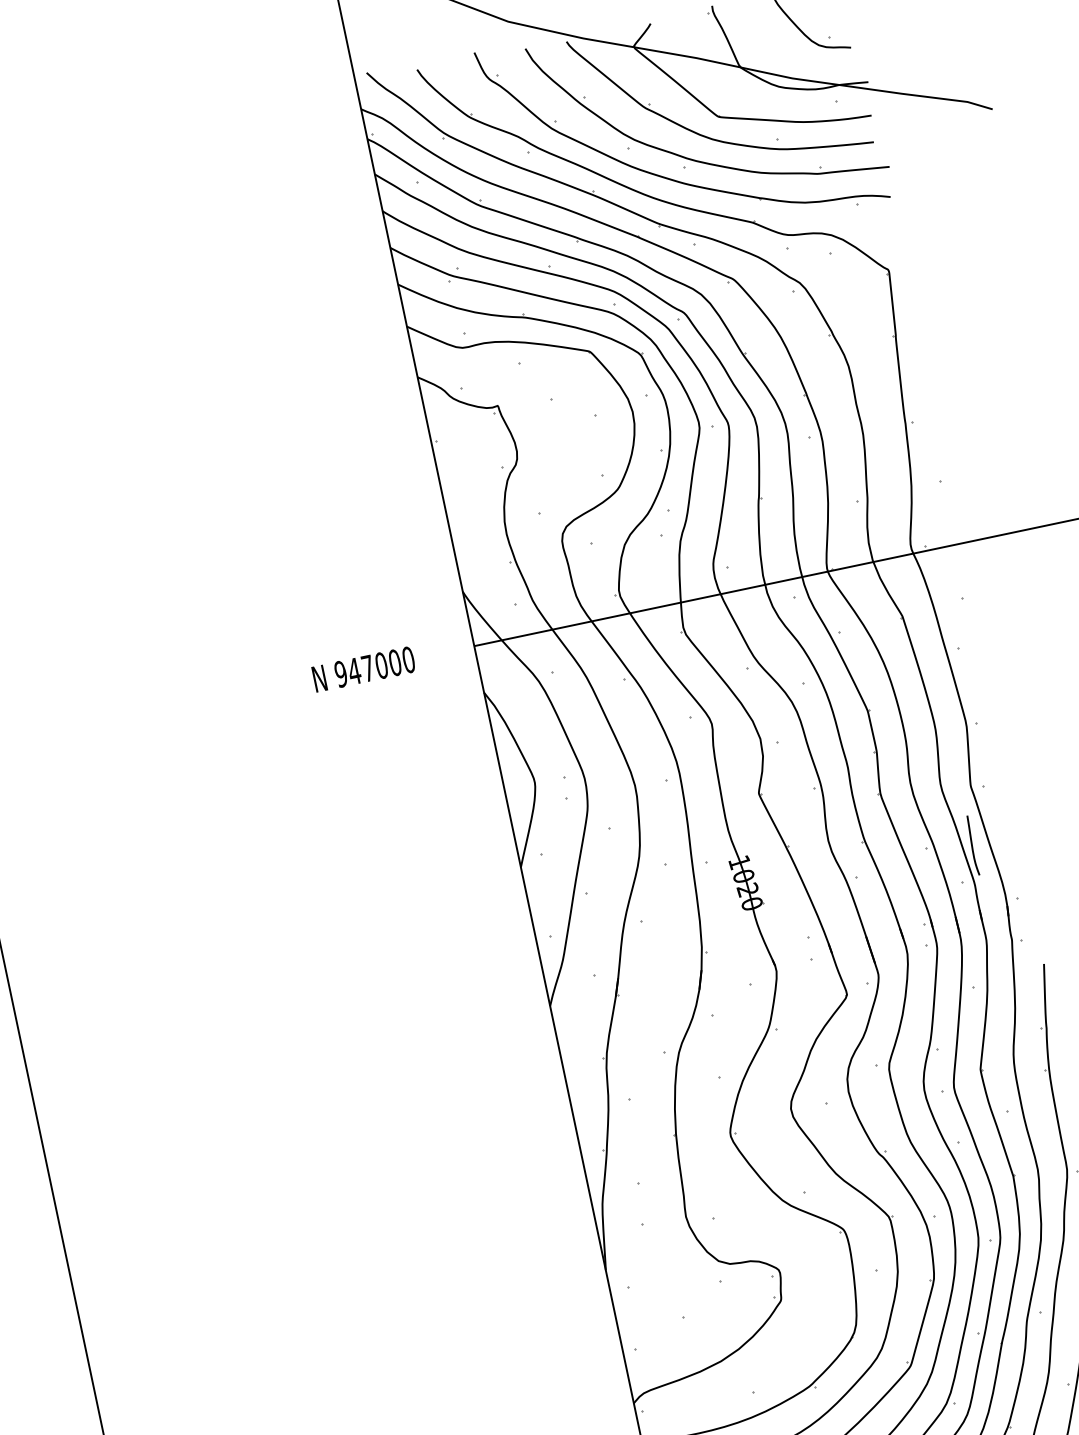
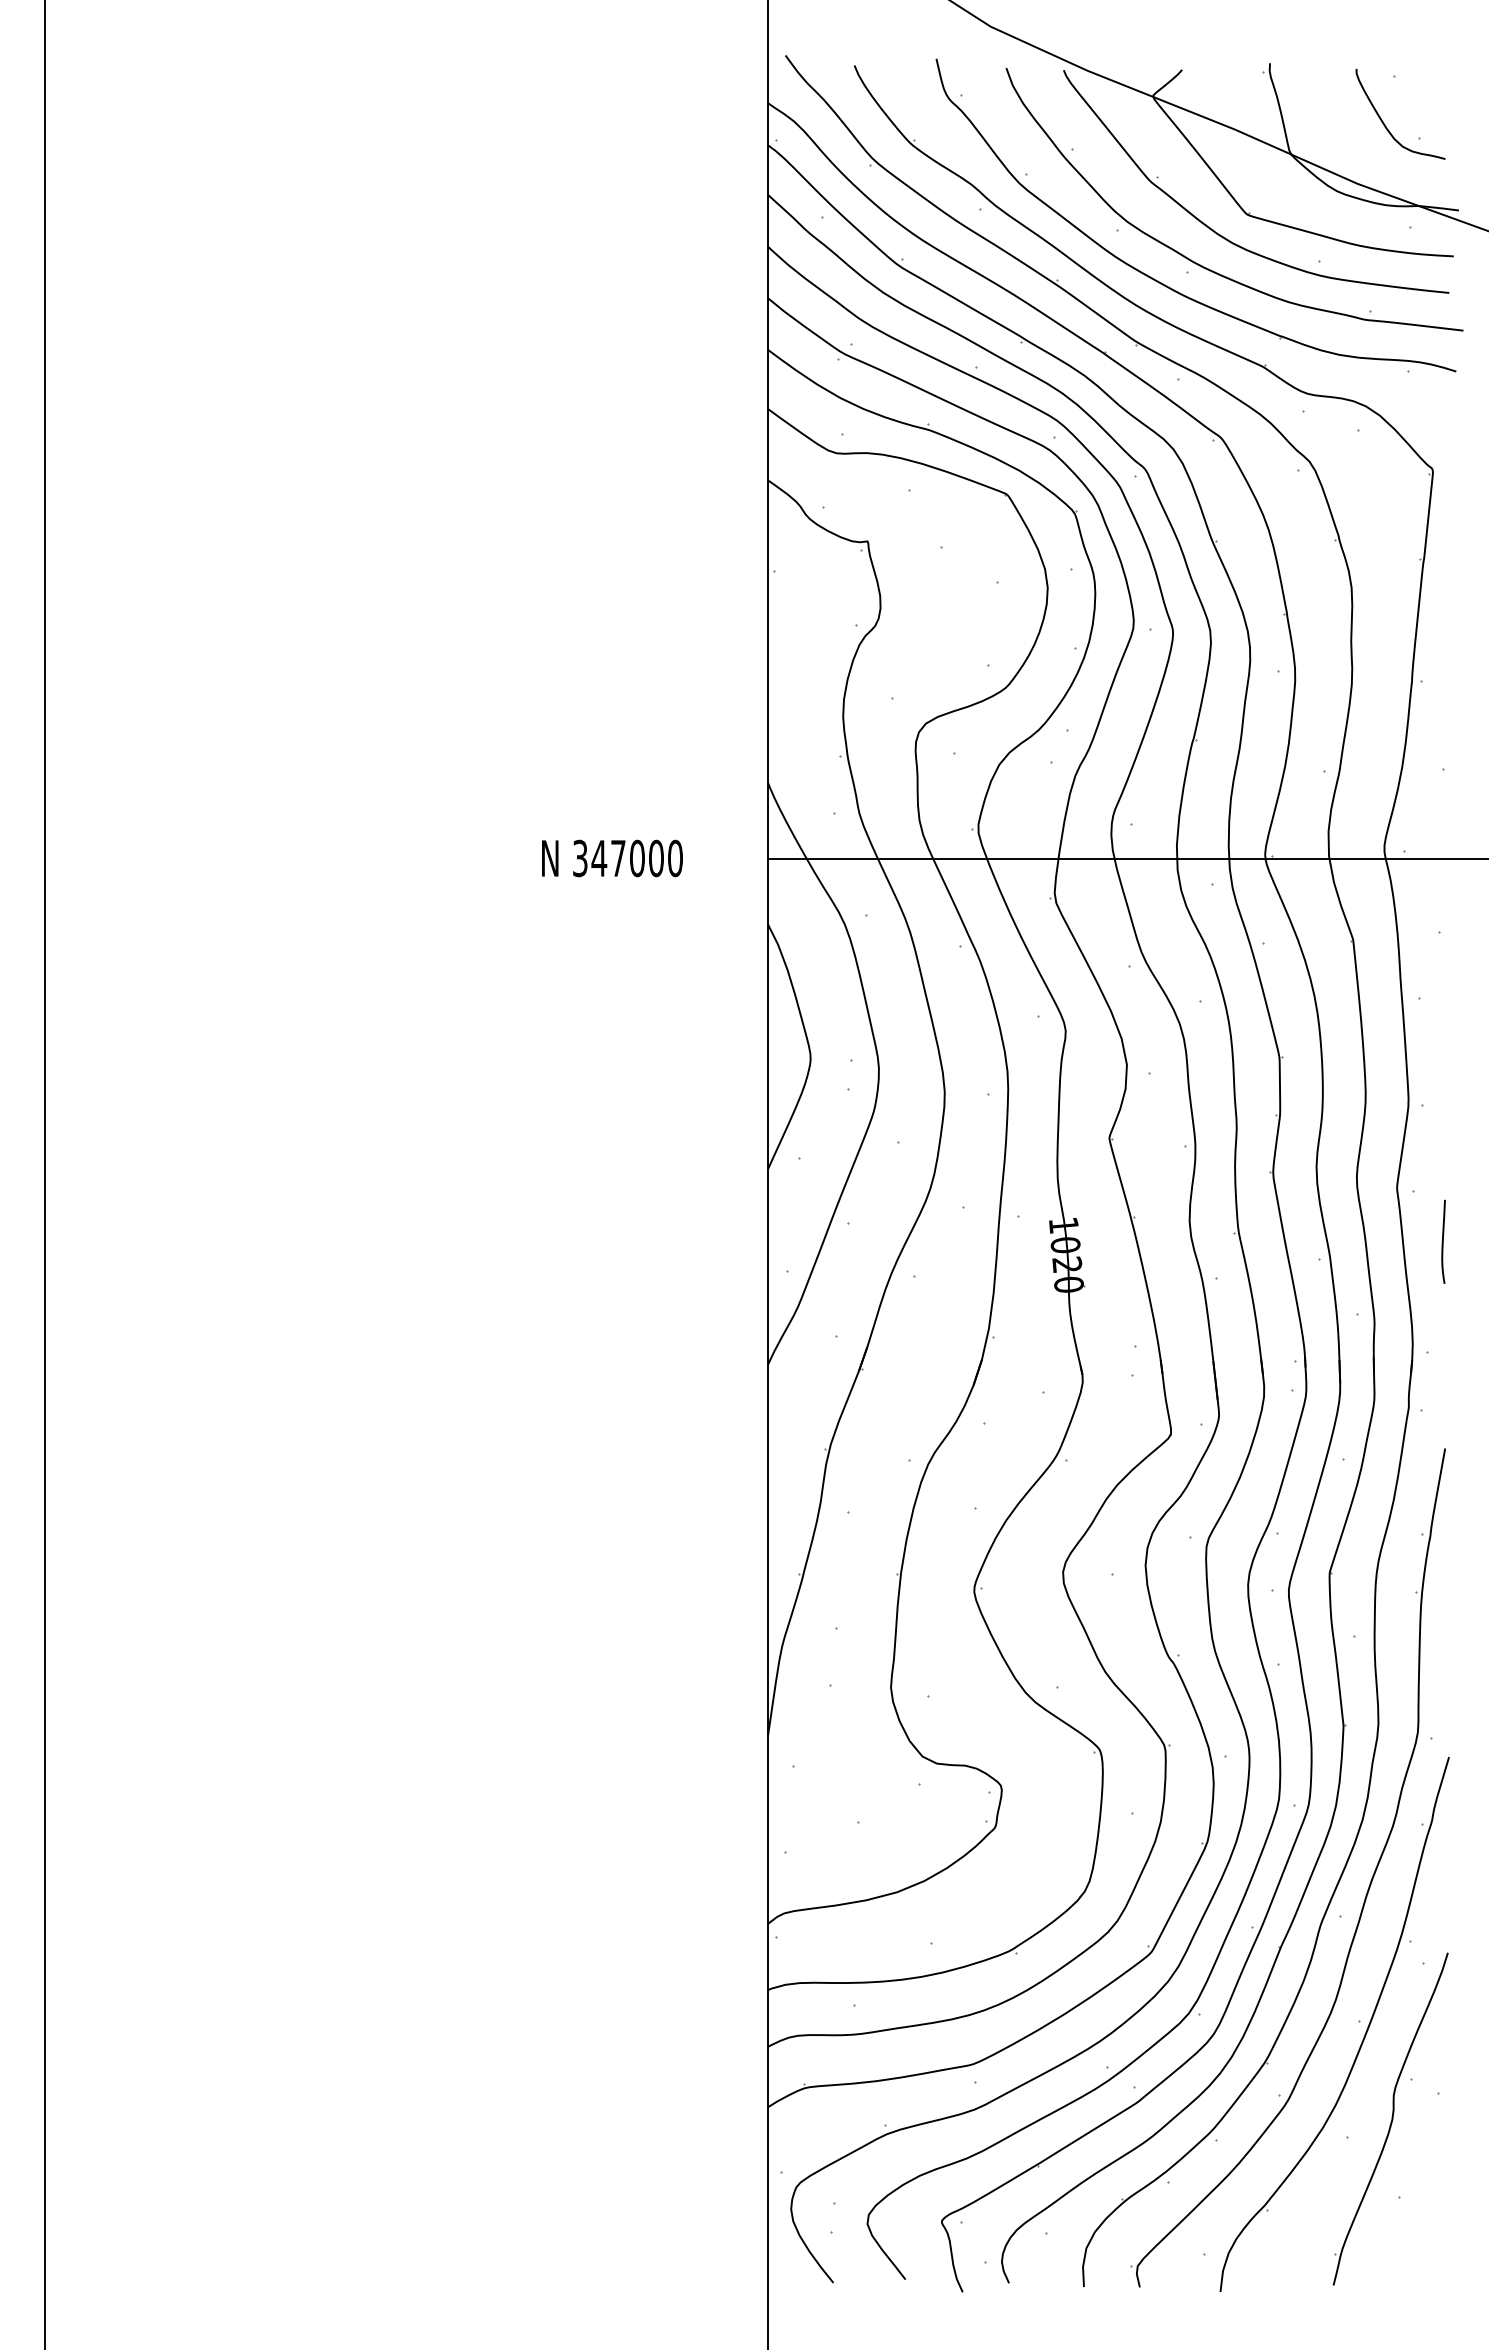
text: (340, 674) -> (579, 858), 947000 -> 347000
curve: (972, 845) -> (1443, 1241), moved

